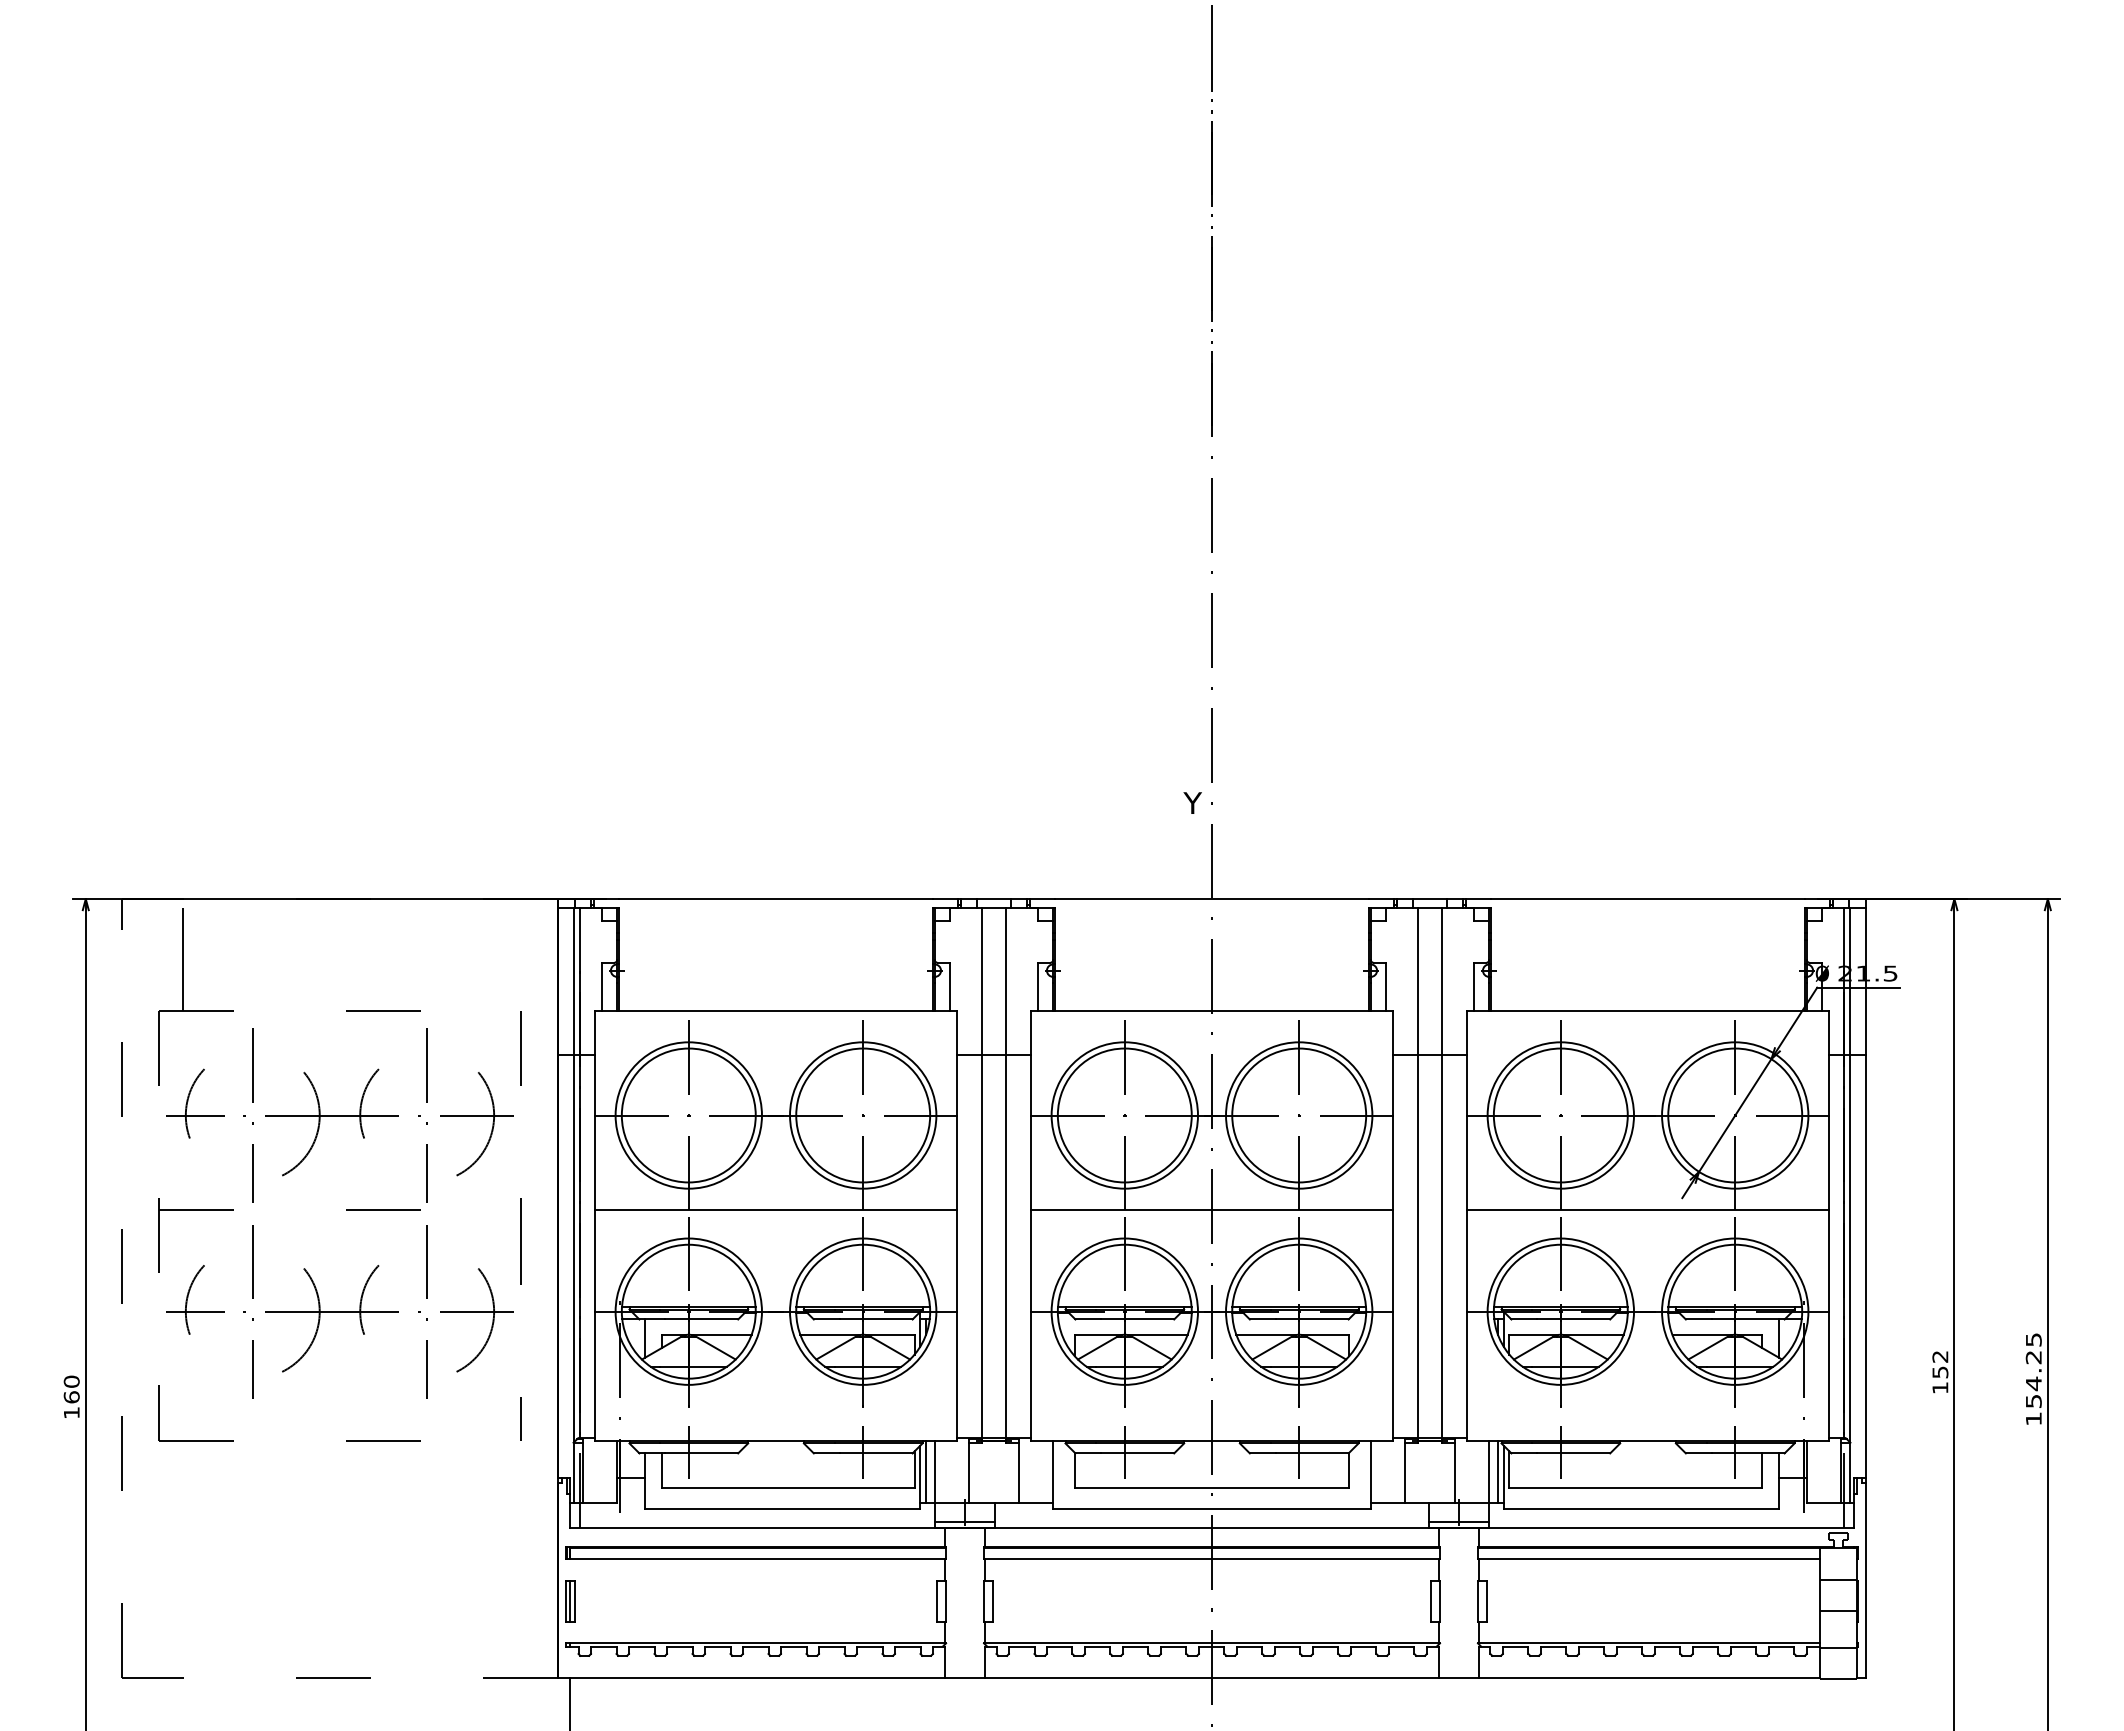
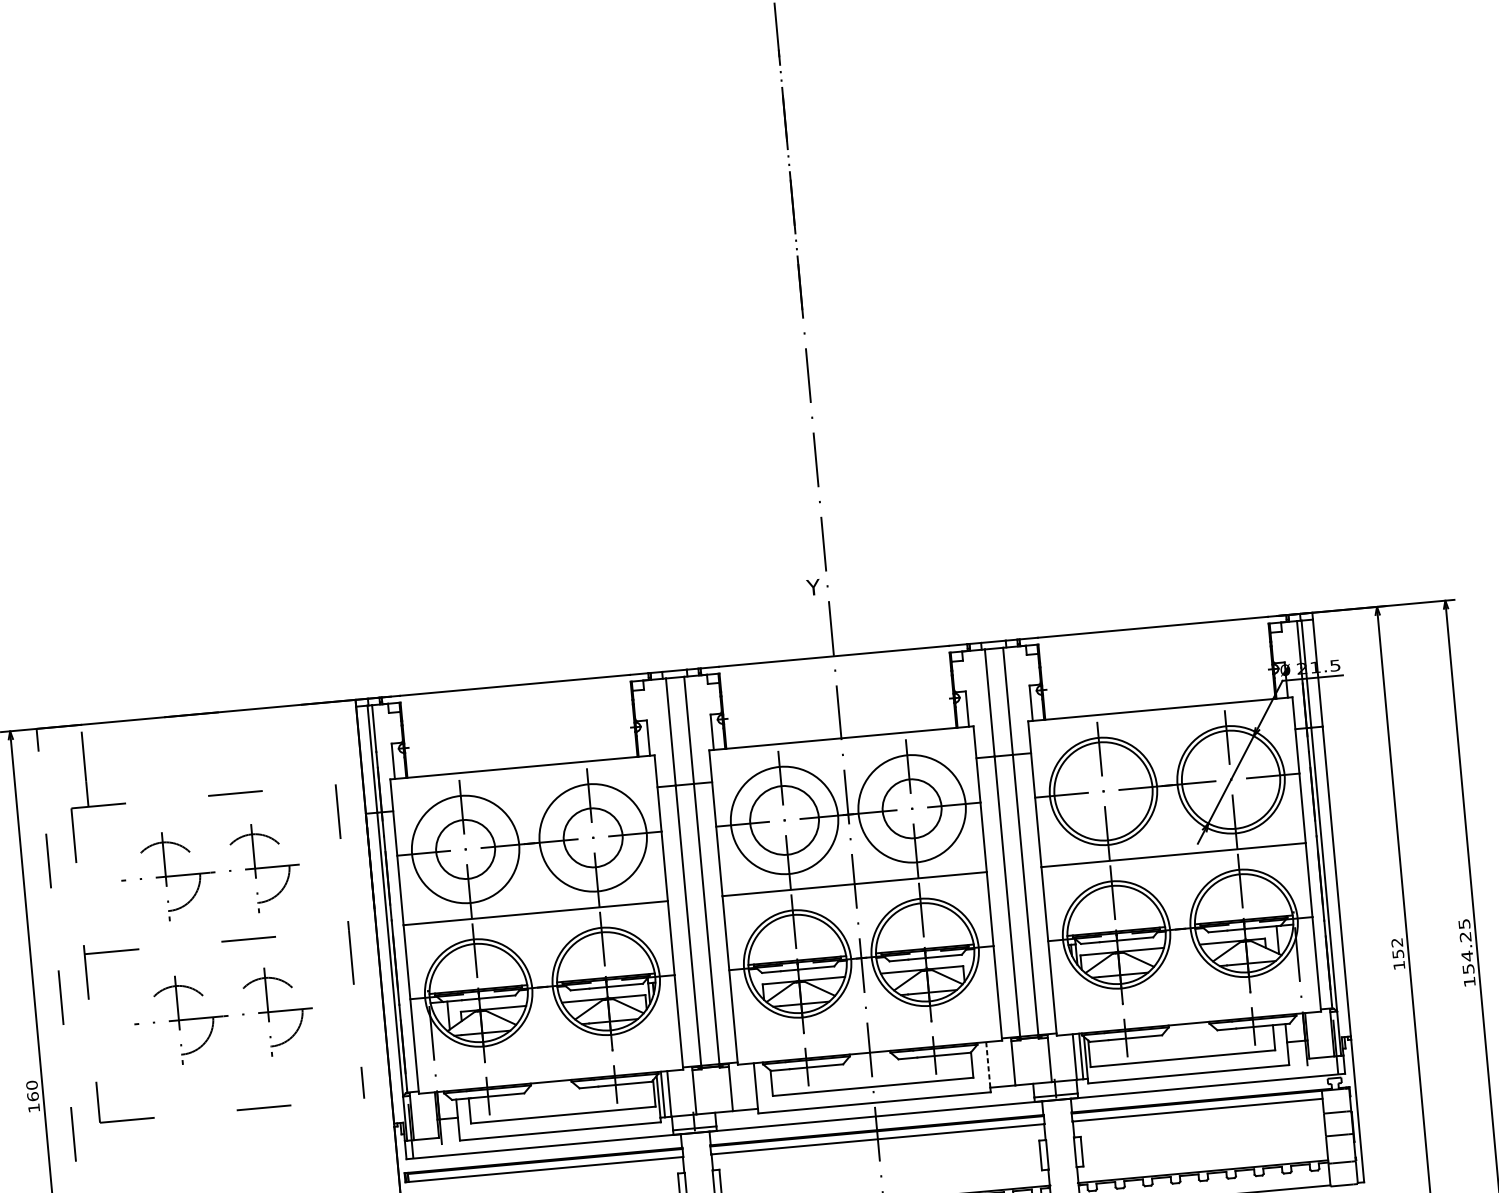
part: (339, 1115) -> (210, 872), size x0.7
circle: (688, 1115) -> (465, 849), size x0.6
circle: (863, 1115) -> (593, 837), size x0.6
circle: (1124, 1115) -> (784, 820), size x0.7
circle: (1299, 1115) -> (912, 808), size x0.6
part: (339, 1311) -> (223, 1016), size x0.7
line: (1370, 1472) -> (988, 1065), solid -> dashed

